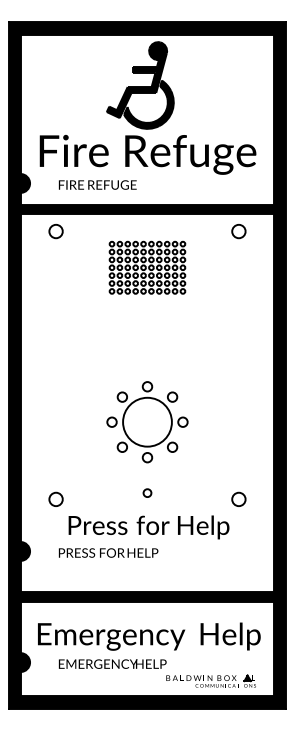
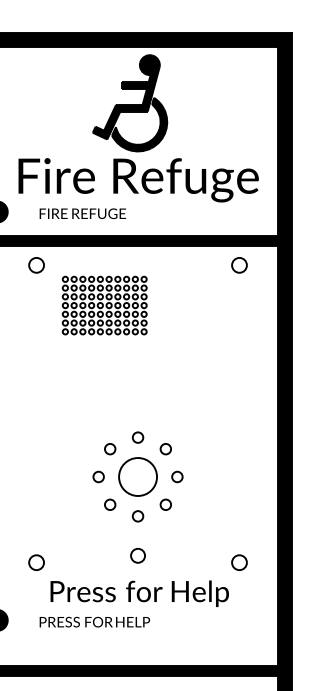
part: (147, 267) -> (104, 305), moved
circle: (147, 421) -> (138, 476), size x0.7
circle: (147, 492) -> (138, 554), size x1.6

